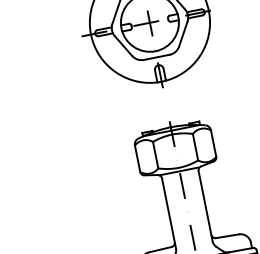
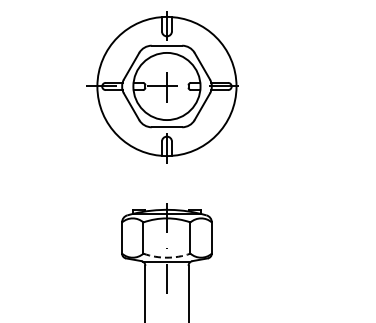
arc: (178, 167) -> (166, 257), solid -> dashed

